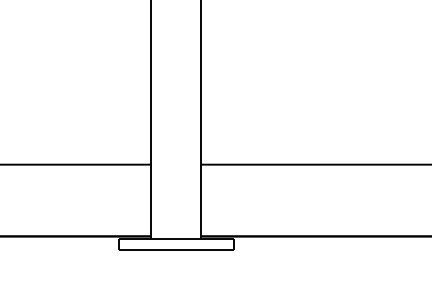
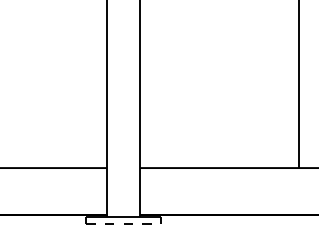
line: (175, 250) -> (123, 224), solid -> dashed

